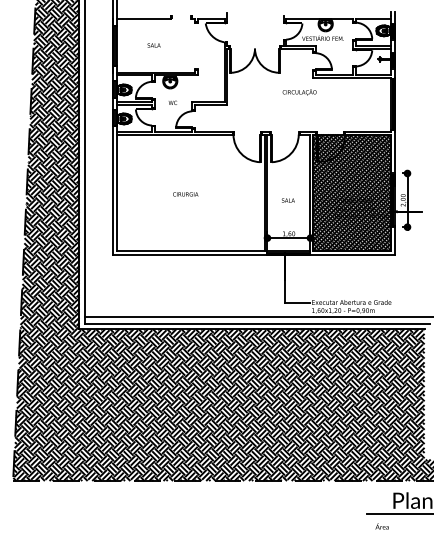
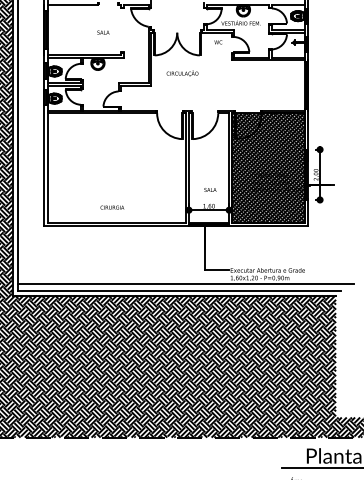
text: (153, 45) -> (102, 32), moved
text: (299, 92) -> (182, 73), moved
text: (172, 102) -> (218, 42), moved
text: (185, 194) -> (112, 207), moved
text: (287, 200) -> (209, 189), moved

